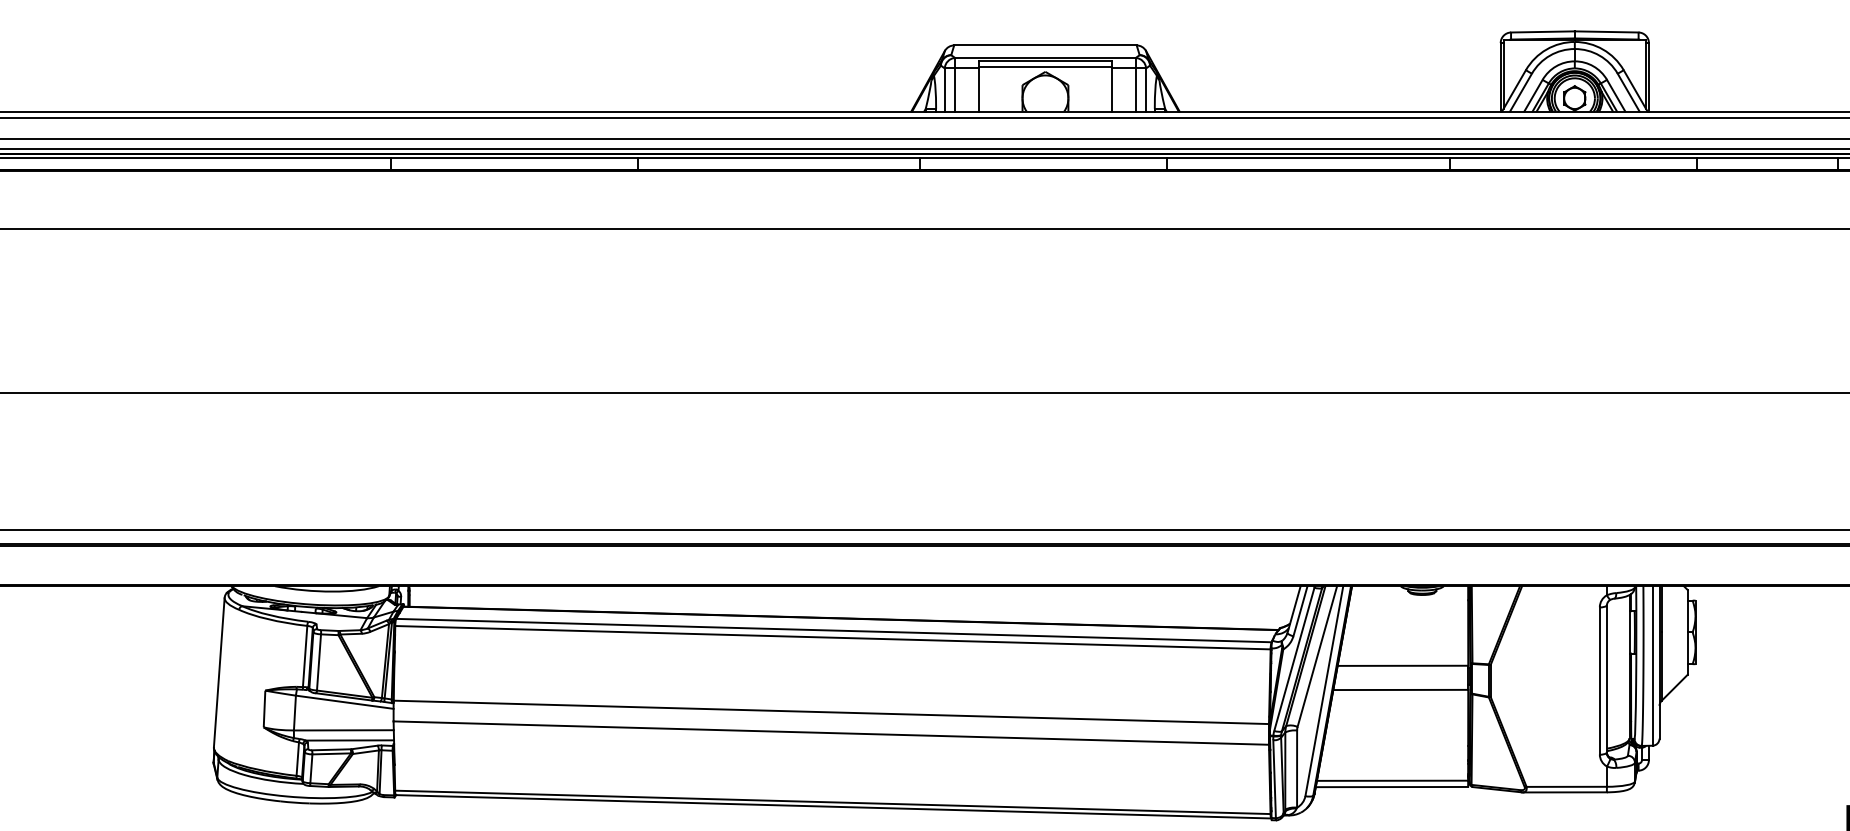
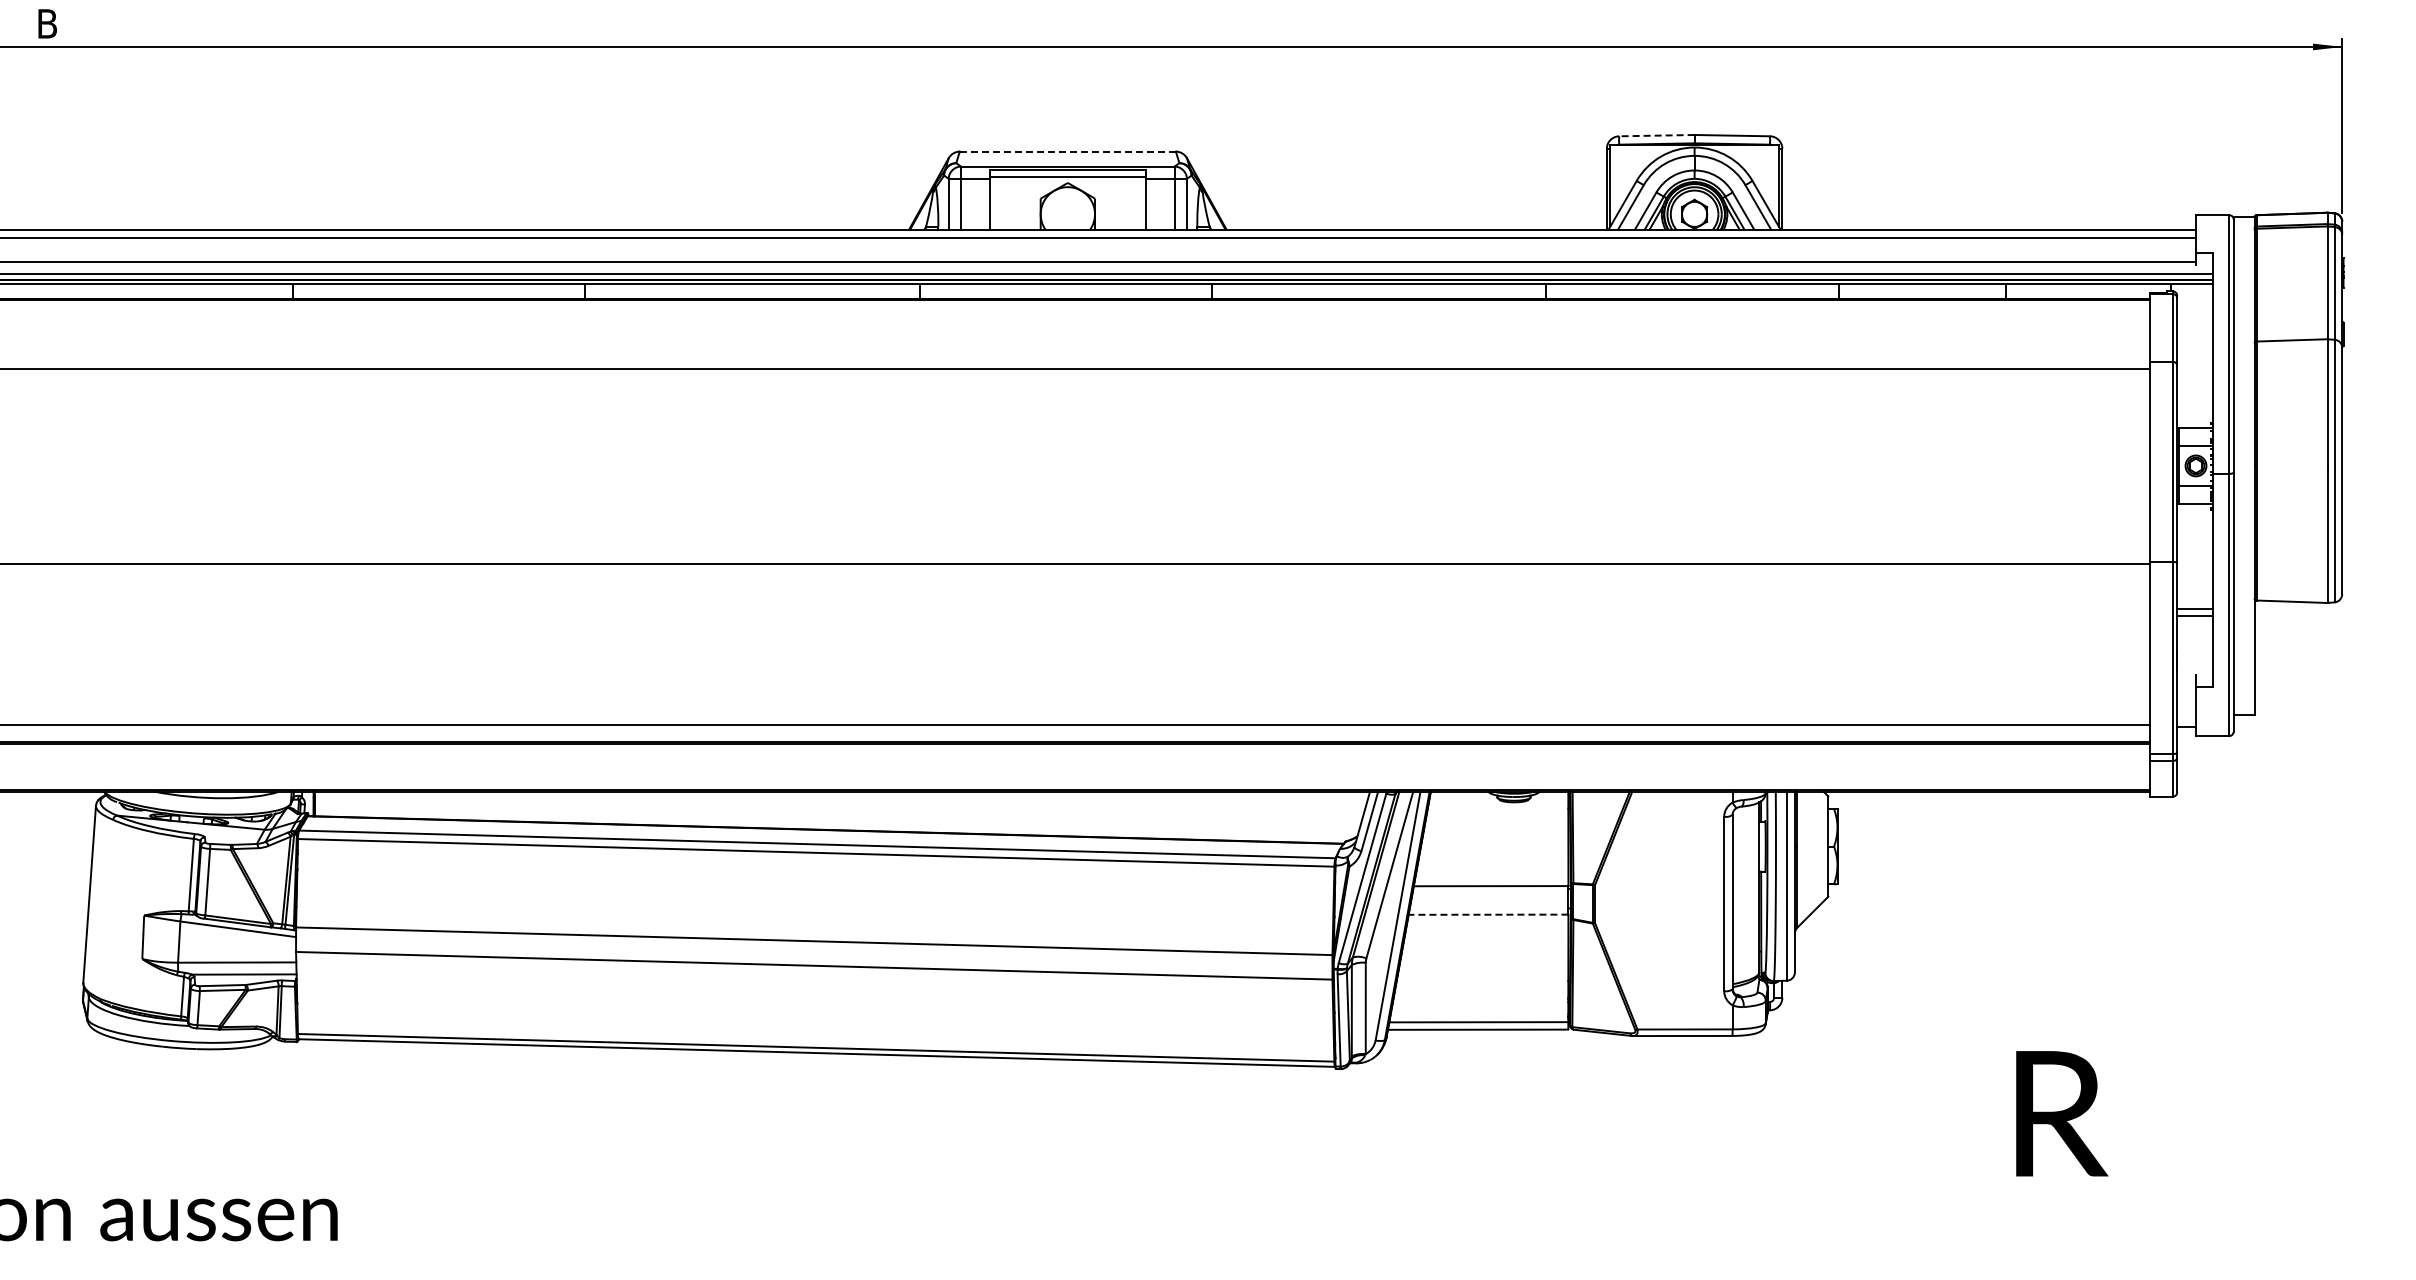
line: (1542, 31) -> (1656, 135), solid -> dashed
line: (1045, 45) -> (1067, 151), solid -> dashed
line: (1400, 689) -> (1488, 914), solid -> dashed

